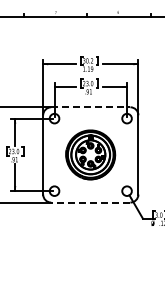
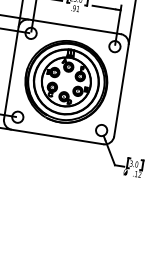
line: (90, 107) -> (74, 27), dashed -> solid
part: (90, 154) -> (66, 81), size x1.43
line: (90, 202) -> (57, 136), dashed -> solid

